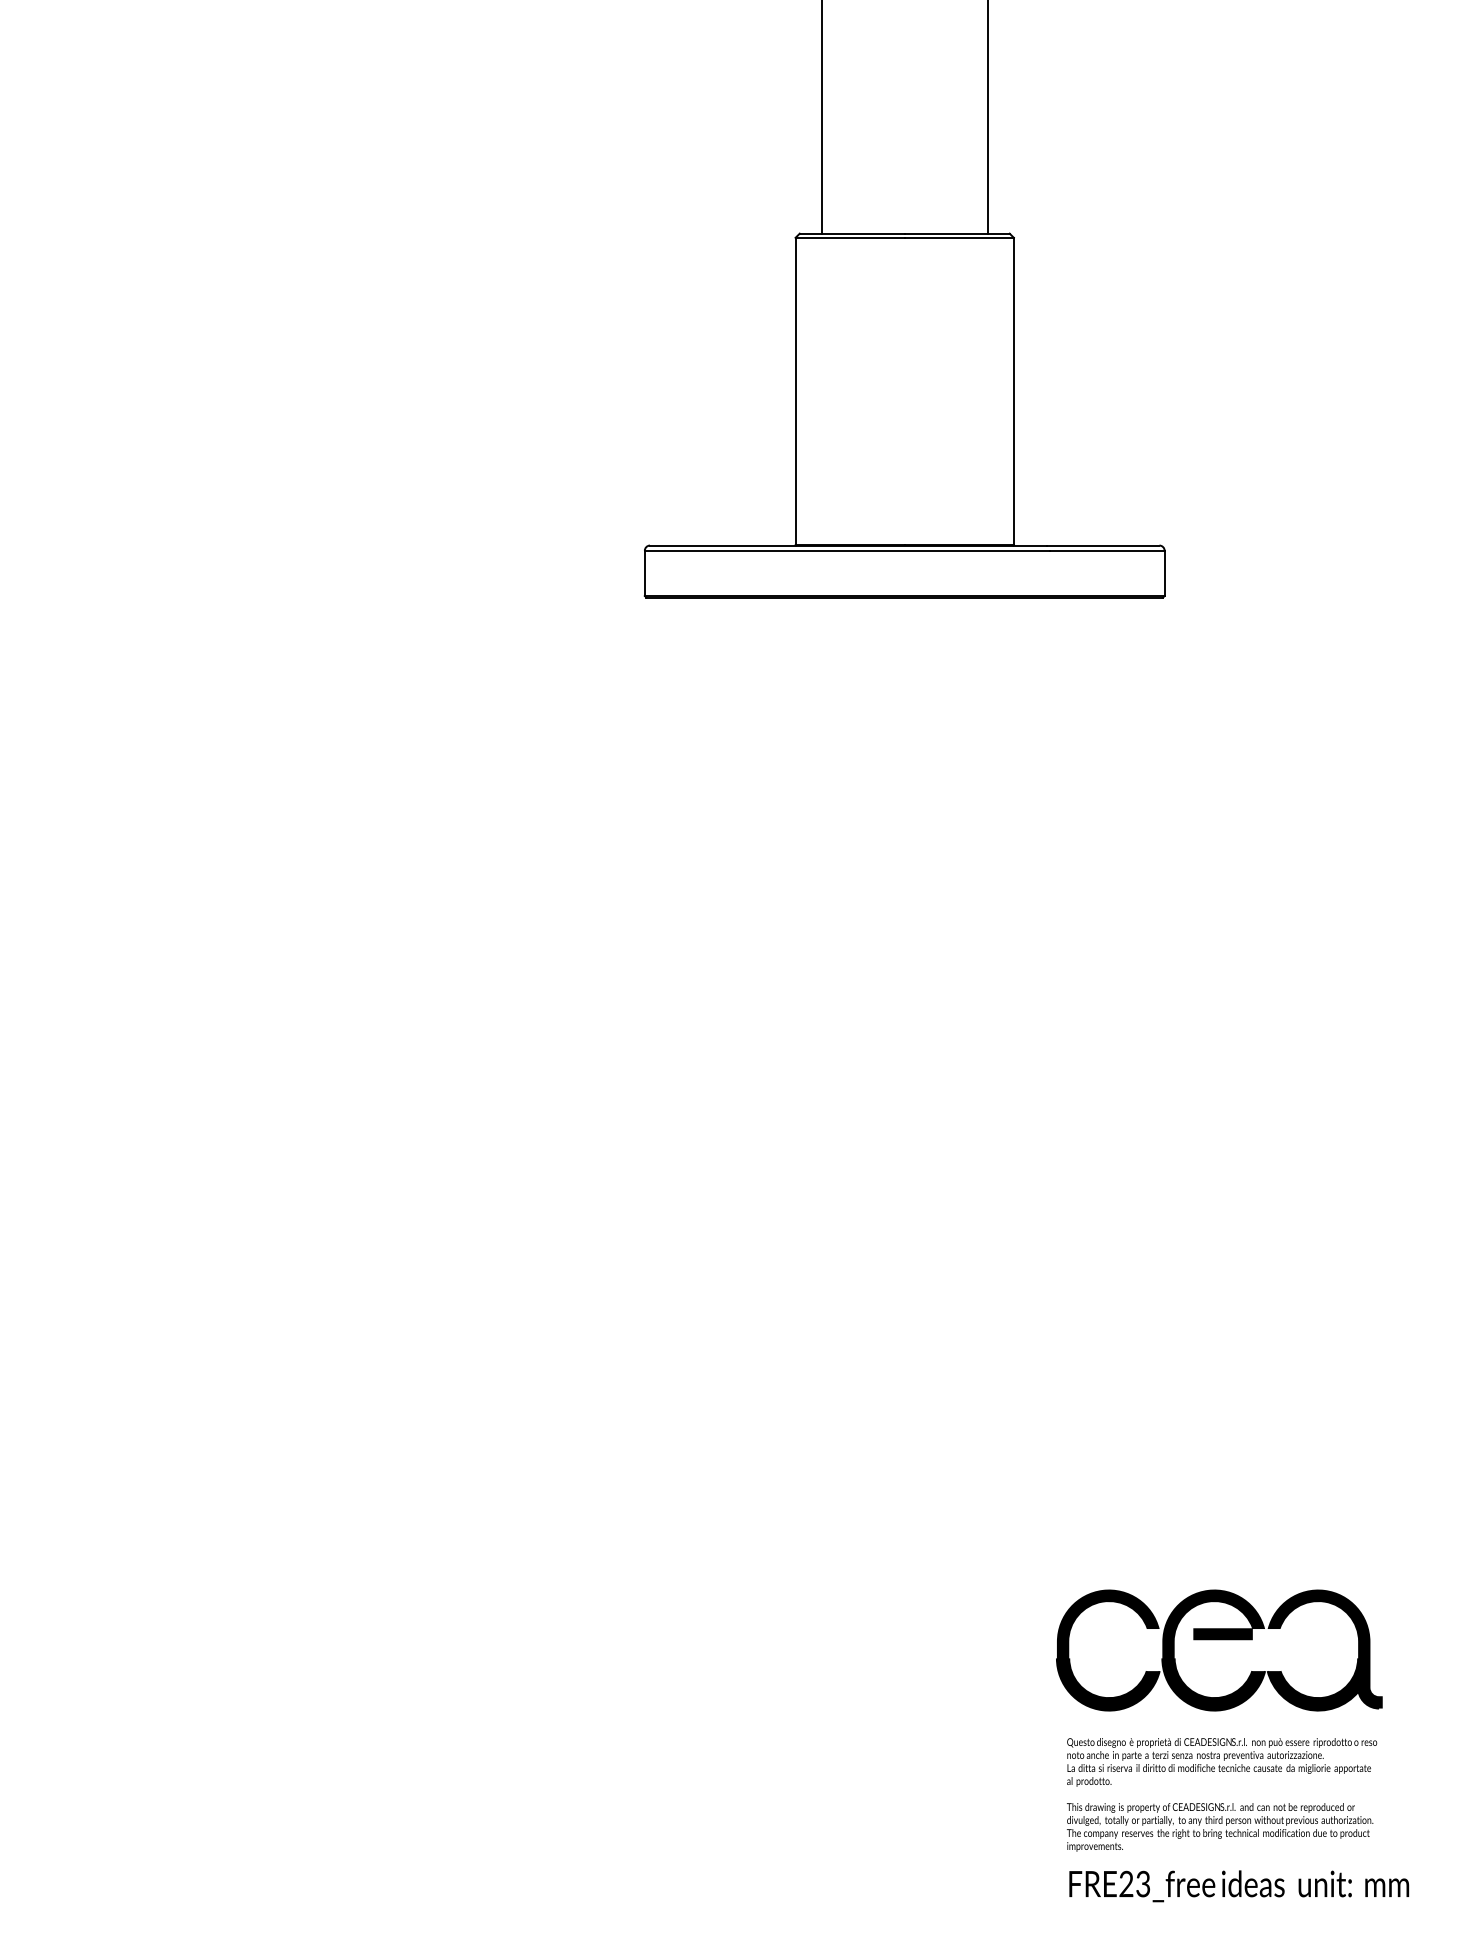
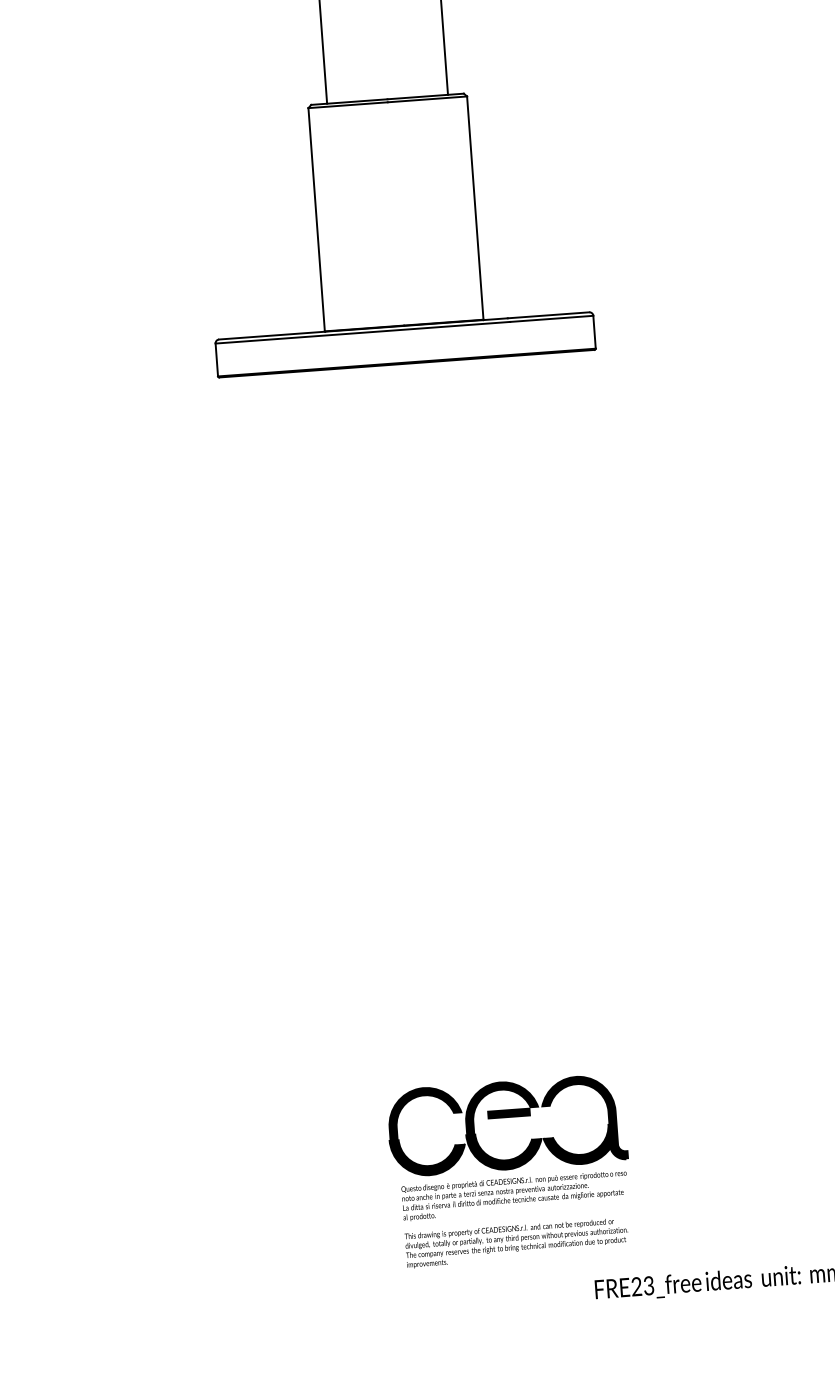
part: (1219, 1640) -> (506, 1118), moved
text: (1222, 1794) -> (517, 1219), moved

